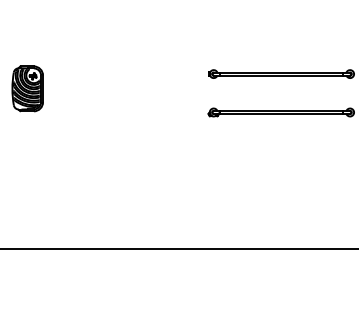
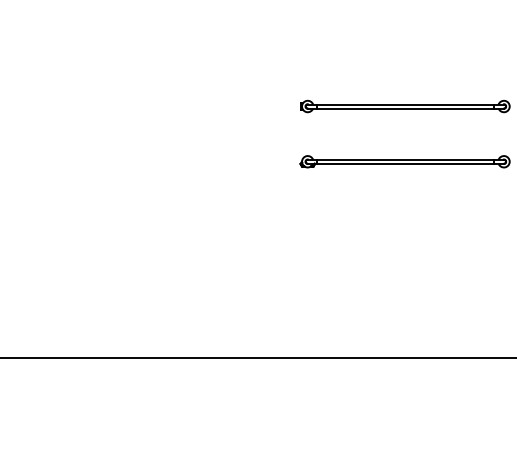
part: (27, 88) -> (39, 127), removed

